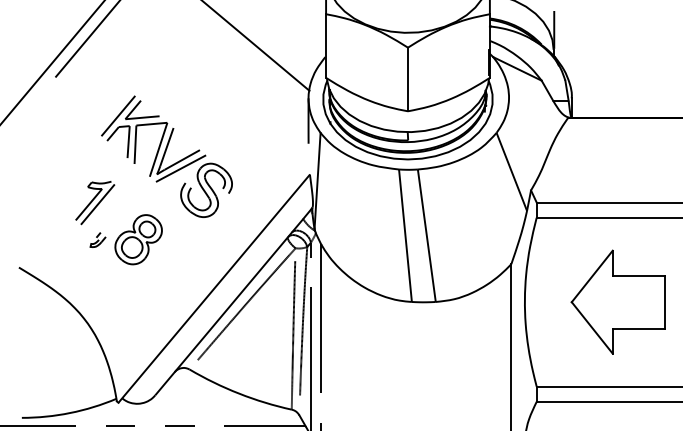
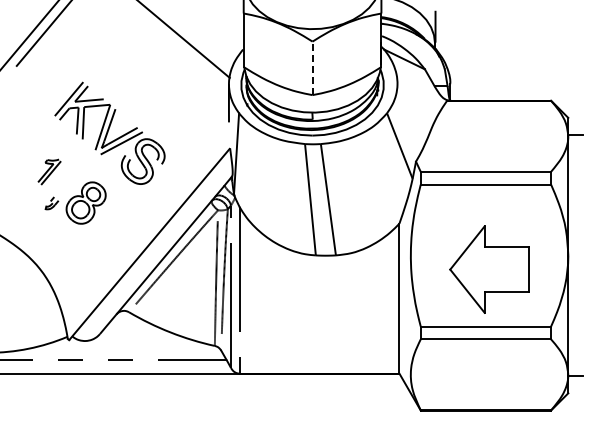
line: (407, 79) -> (312, 68), solid -> dashed
part: (95, 202) -> (49, 171), size x0.7
part: (618, 302) -> (489, 269), moved

